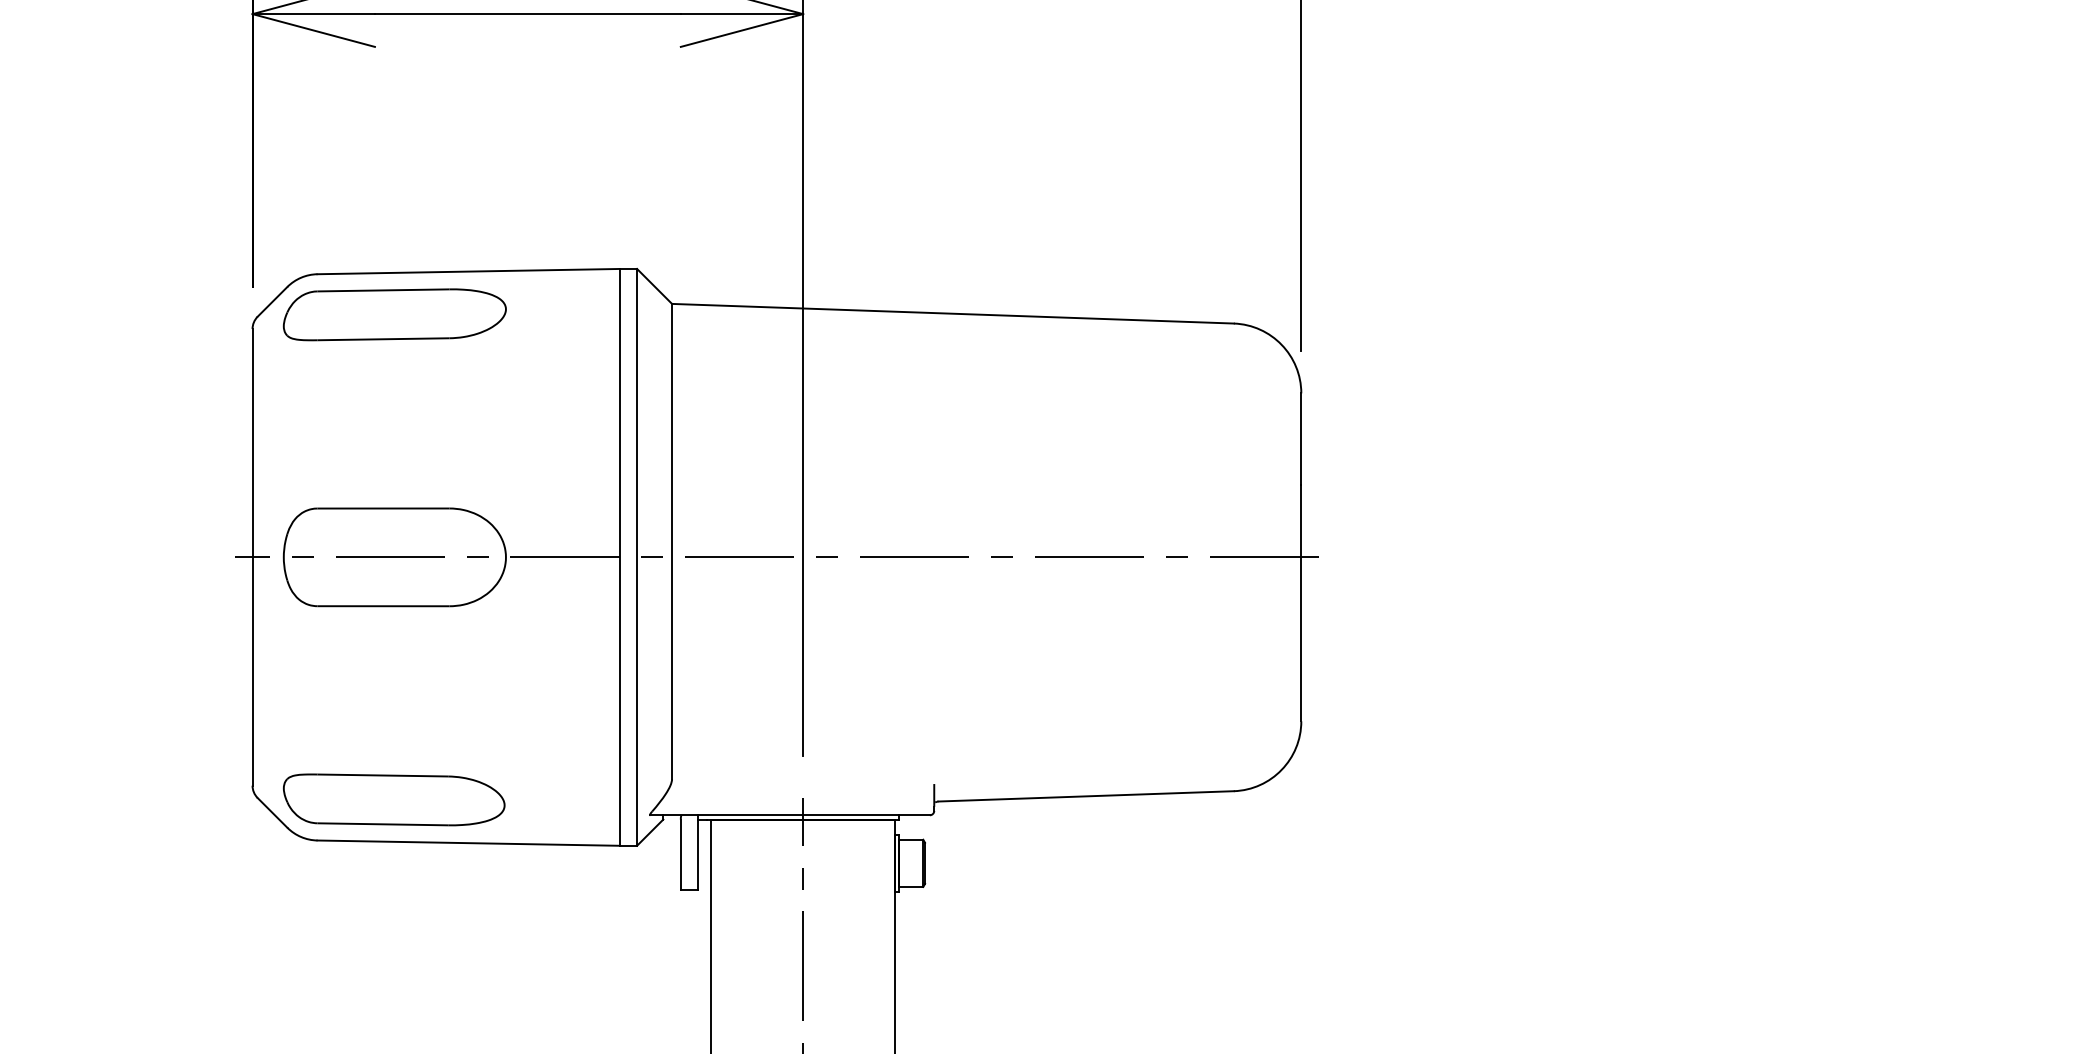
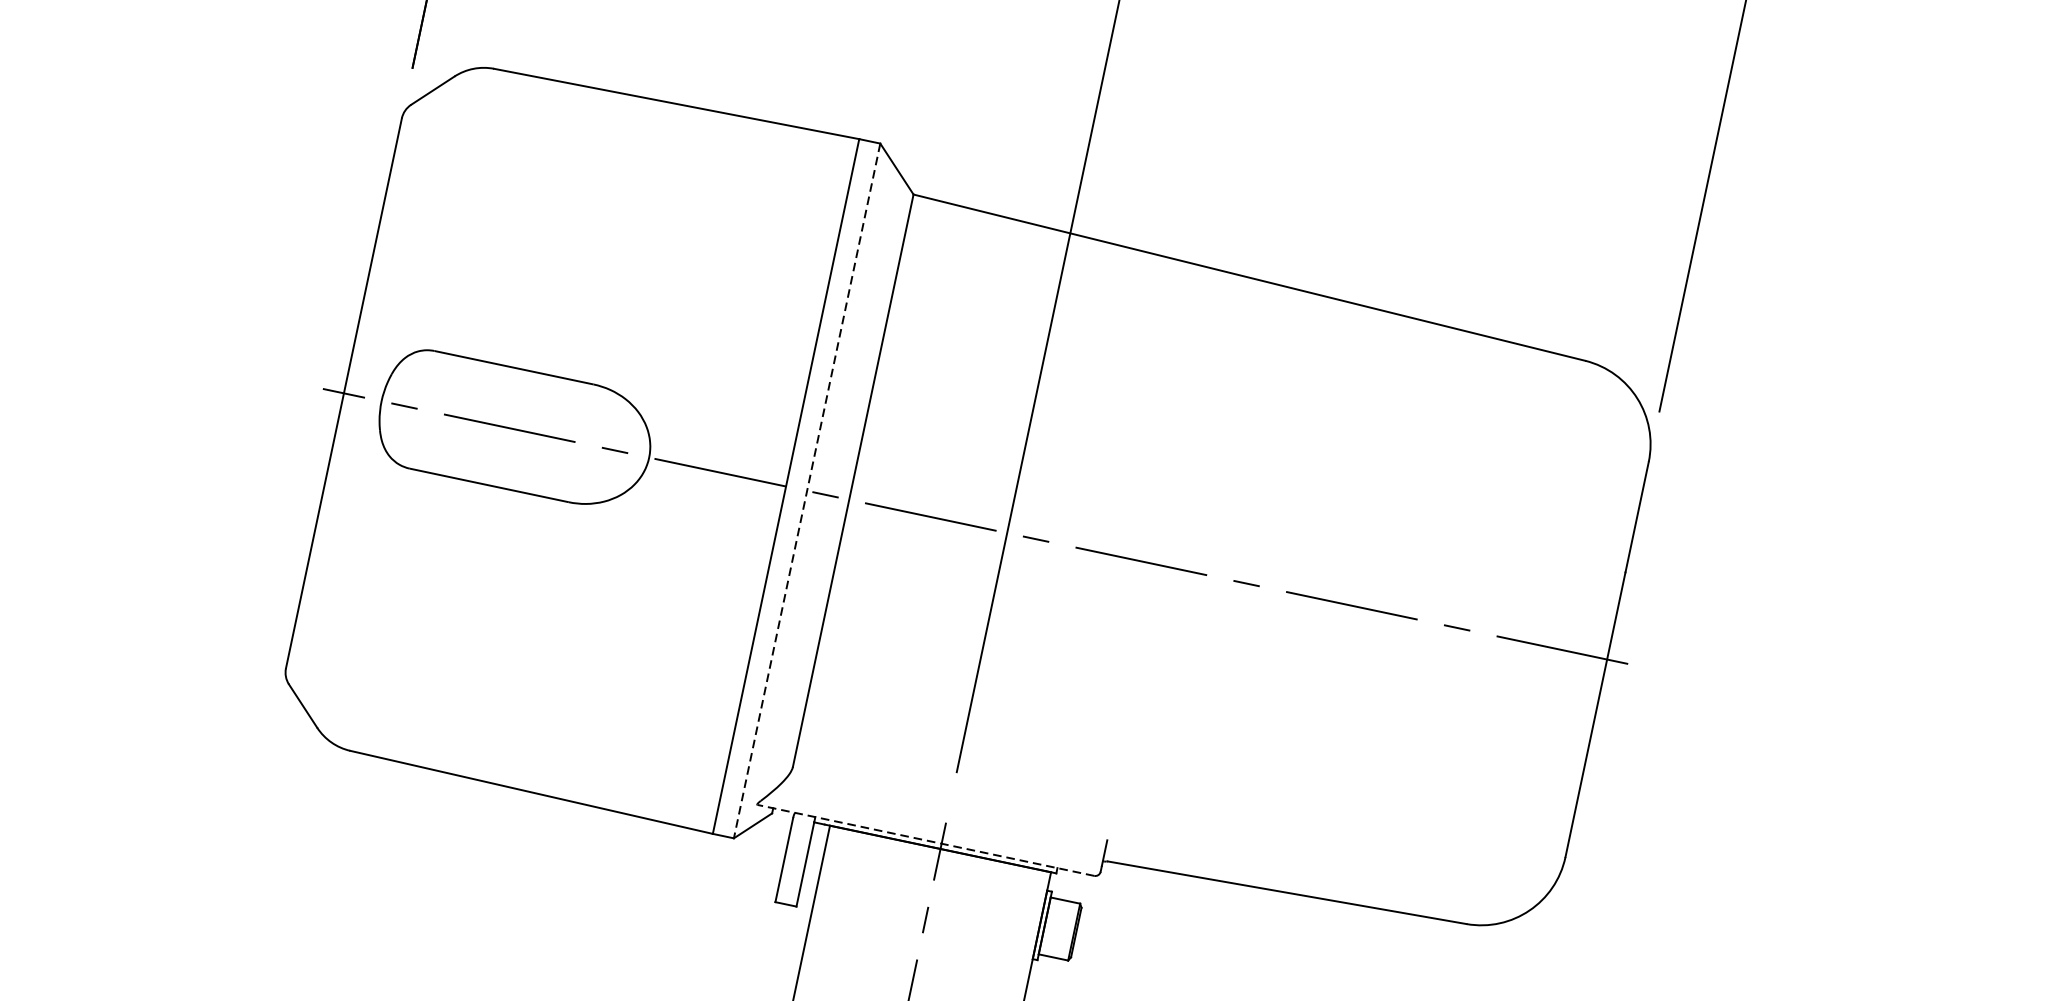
part: (394, 314) -> (576, 136), removed
line: (637, 557) -> (807, 491), solid -> dashed
part: (393, 799) -> (452, 720), removed
line: (790, 815) -> (926, 840), solid -> dashed

